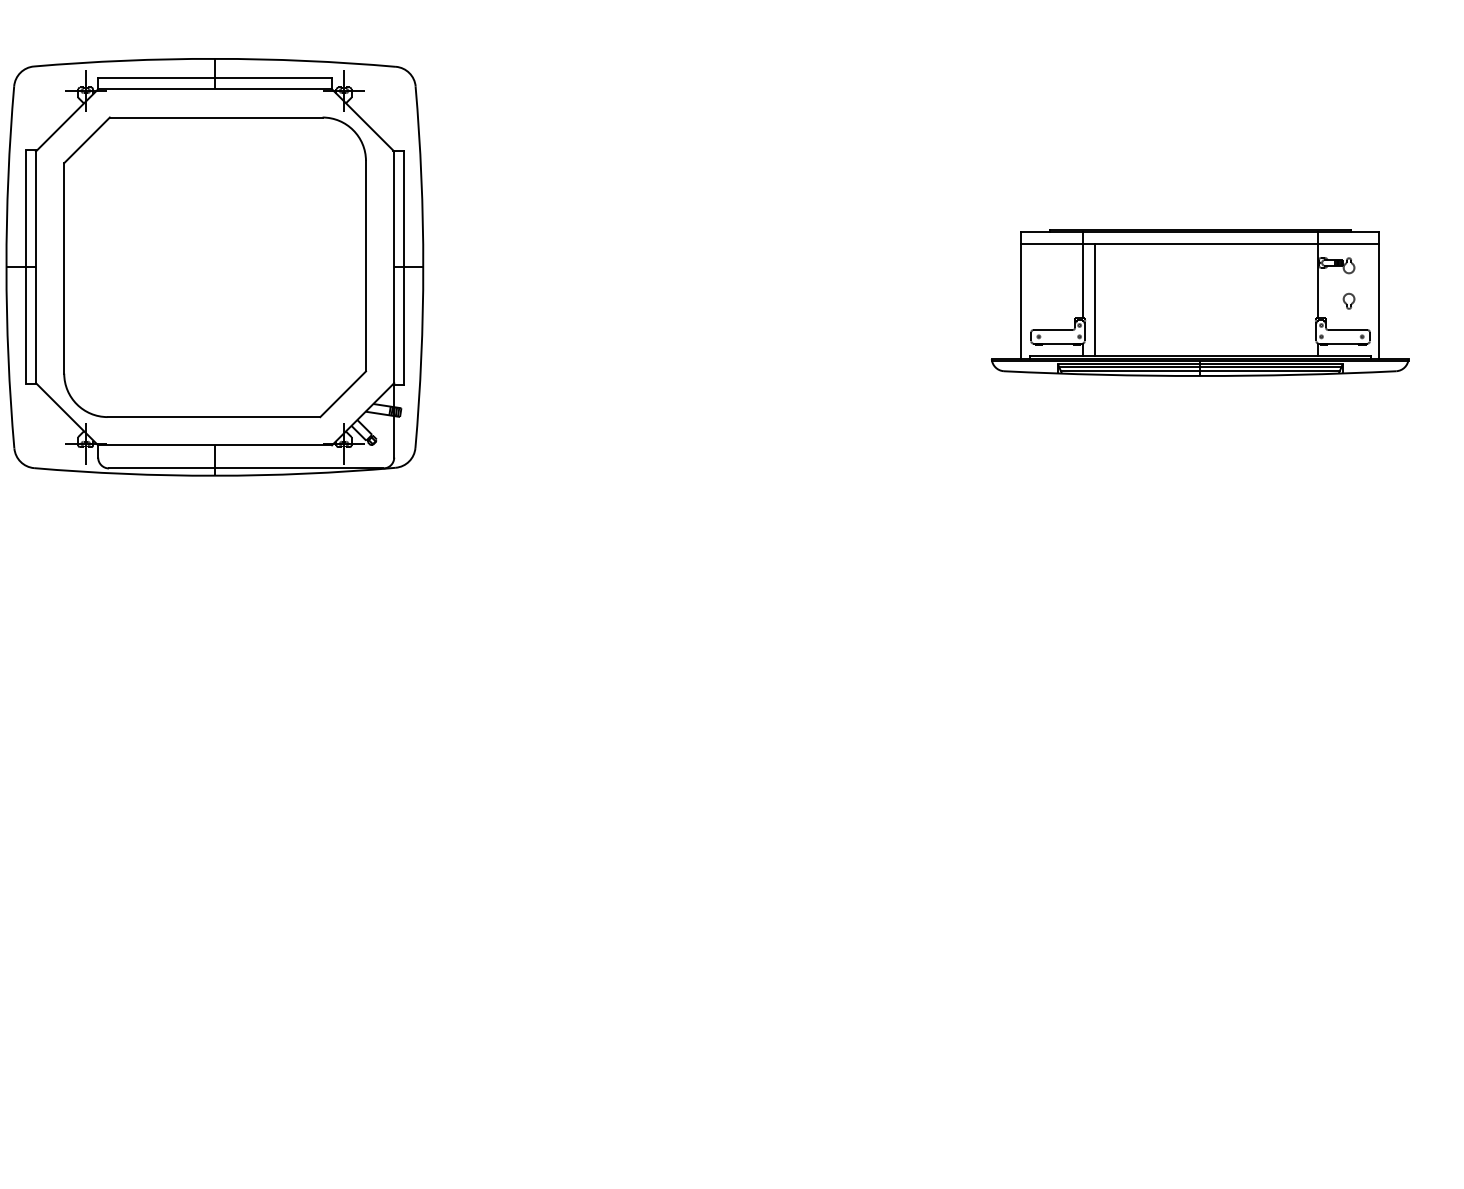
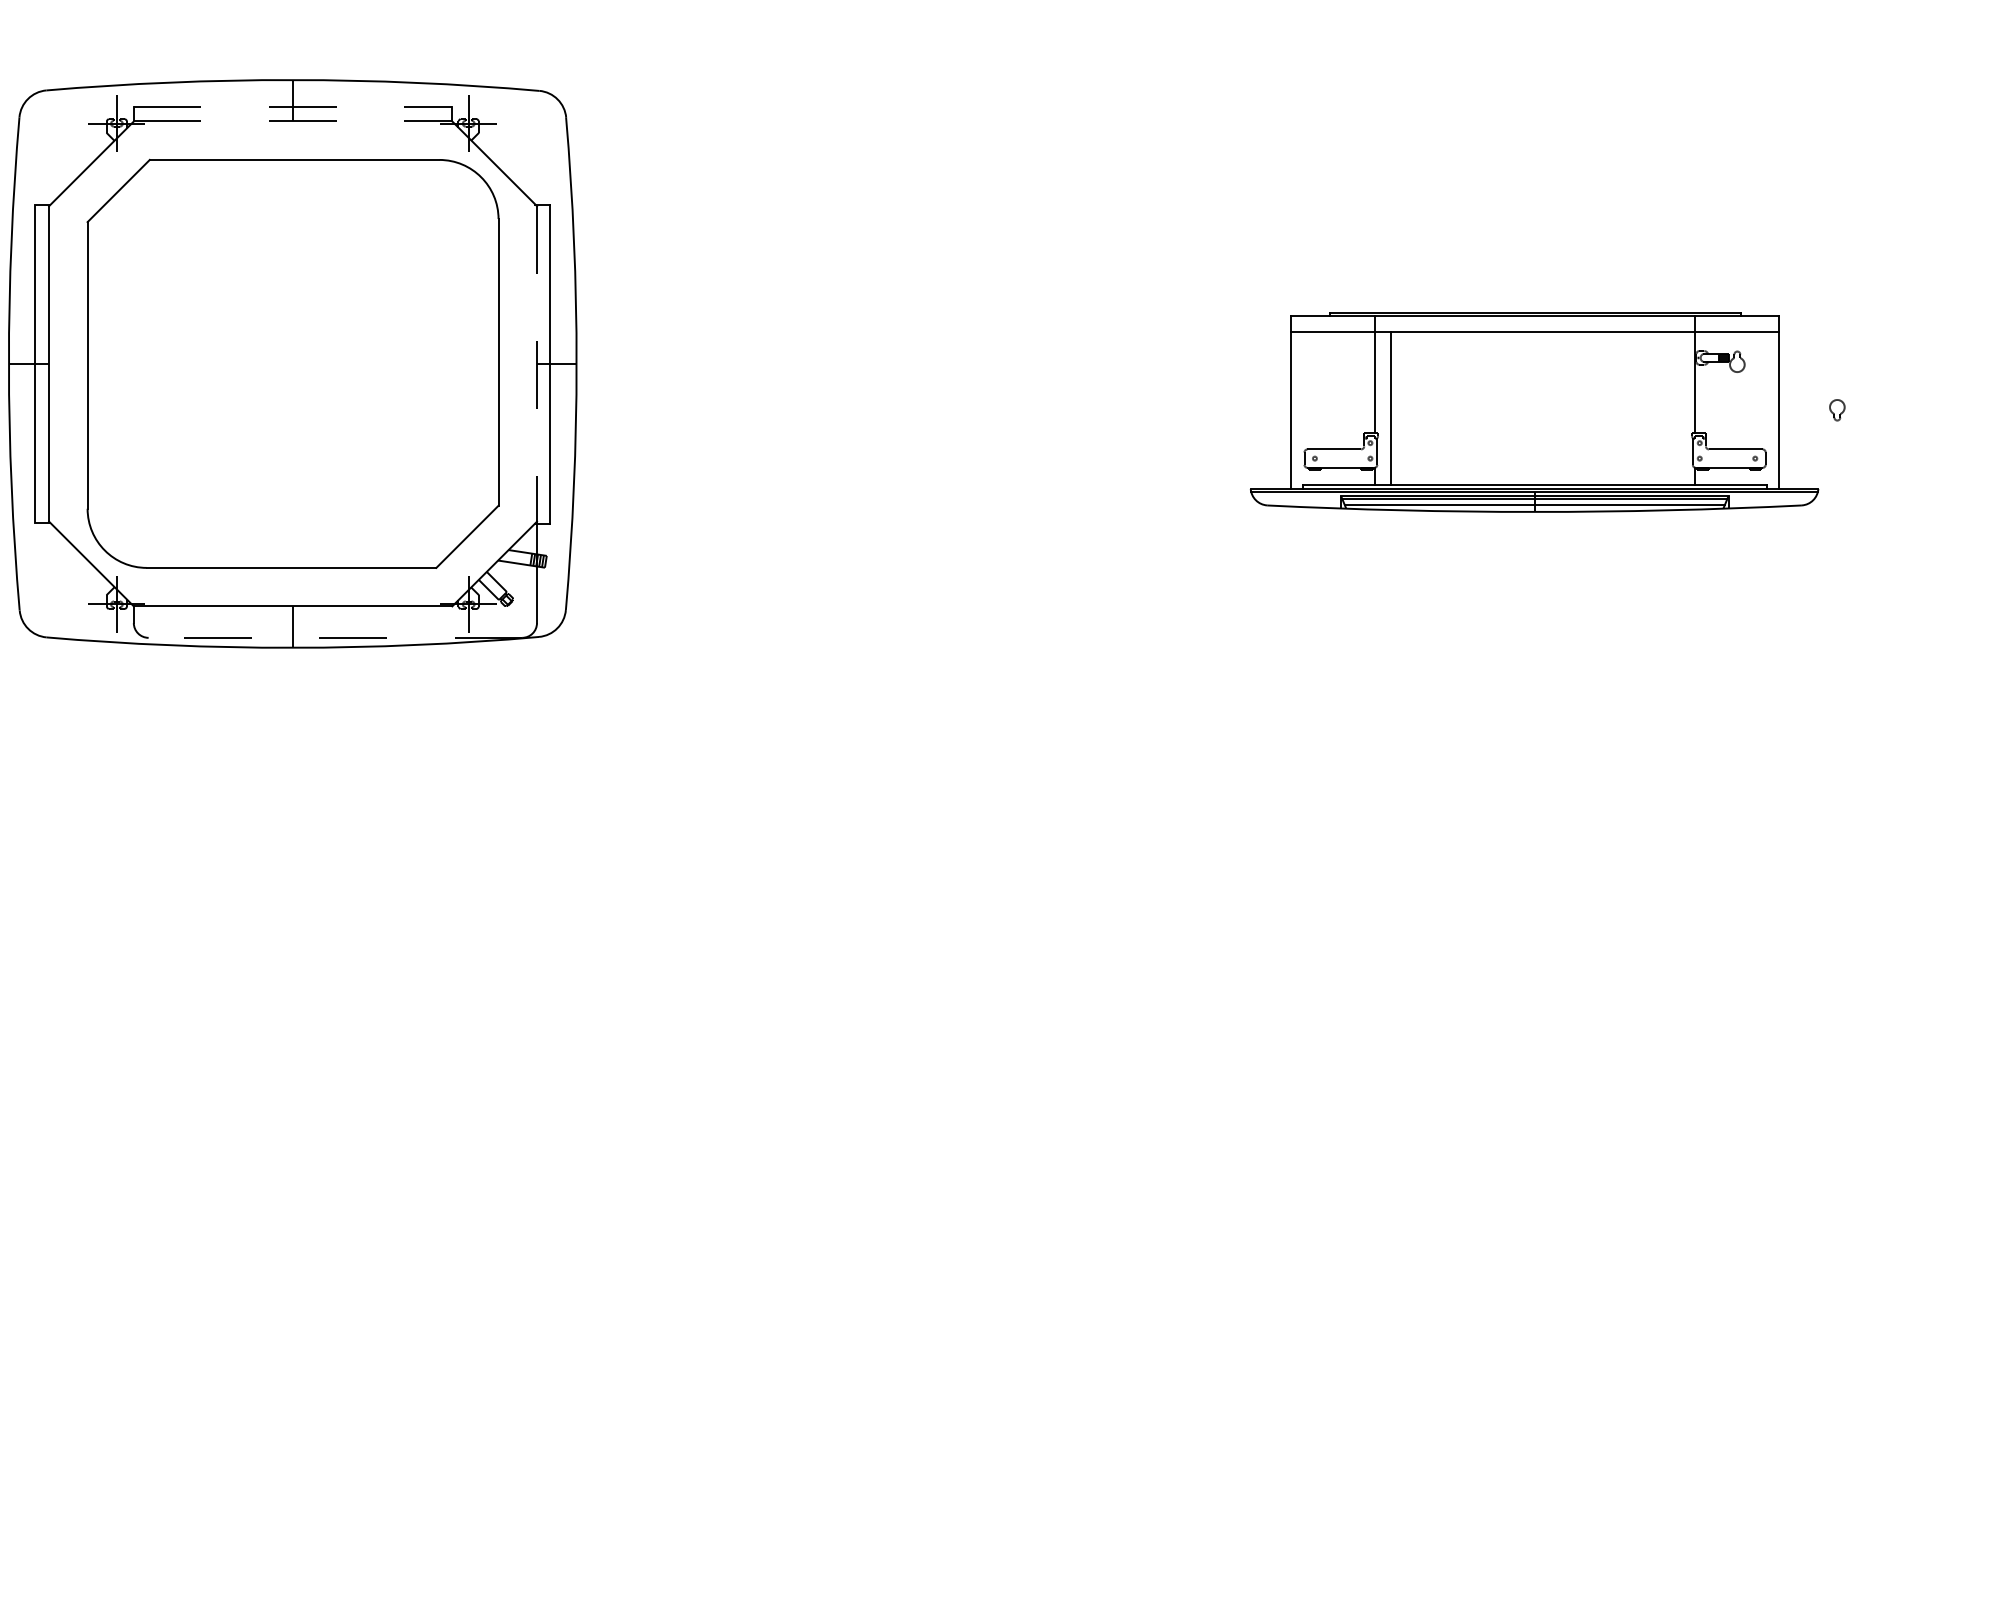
line: (215, 78) -> (293, 106), solid -> dashed
line: (215, 89) -> (293, 121), solid -> dashed
line: (394, 267) -> (537, 363), solid -> dashed
part: (1200, 302) -> (1534, 412), moved
line: (246, 468) -> (335, 637), solid -> dashed

